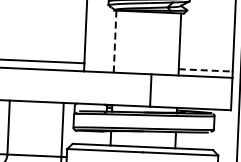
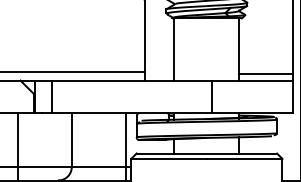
line: (115, 42) -> (174, 50), dashed -> solid
line: (205, 70) -> (266, 74), dashed -> solid

